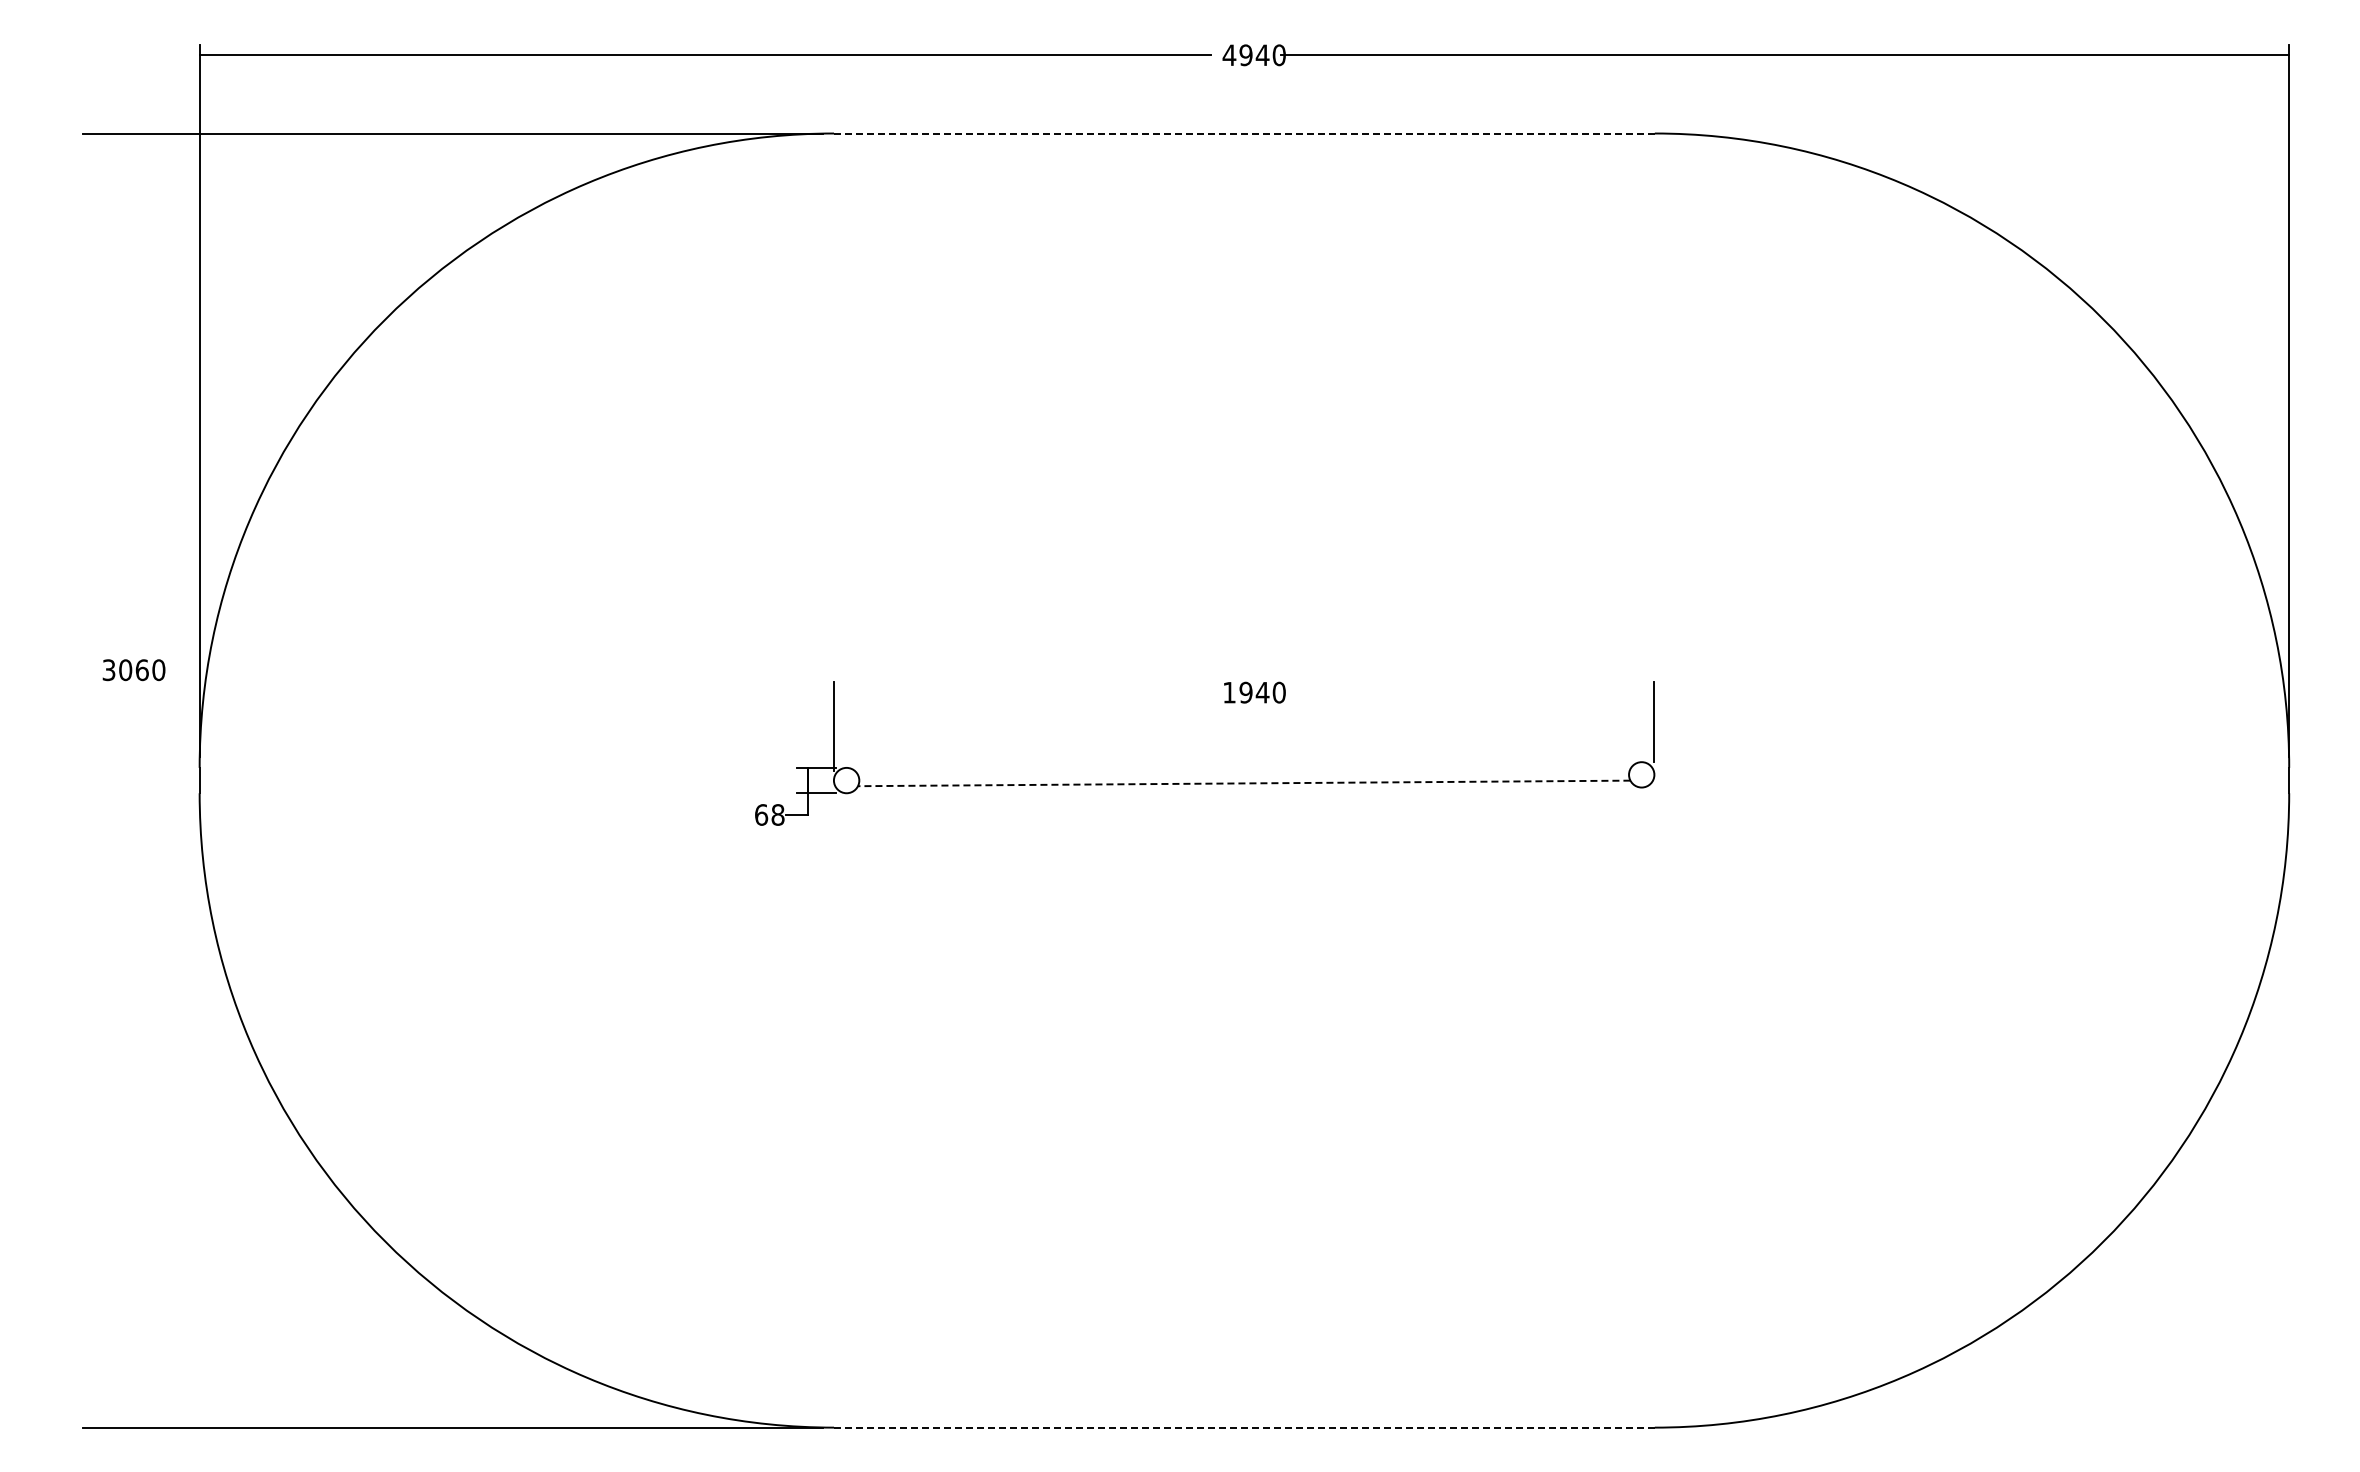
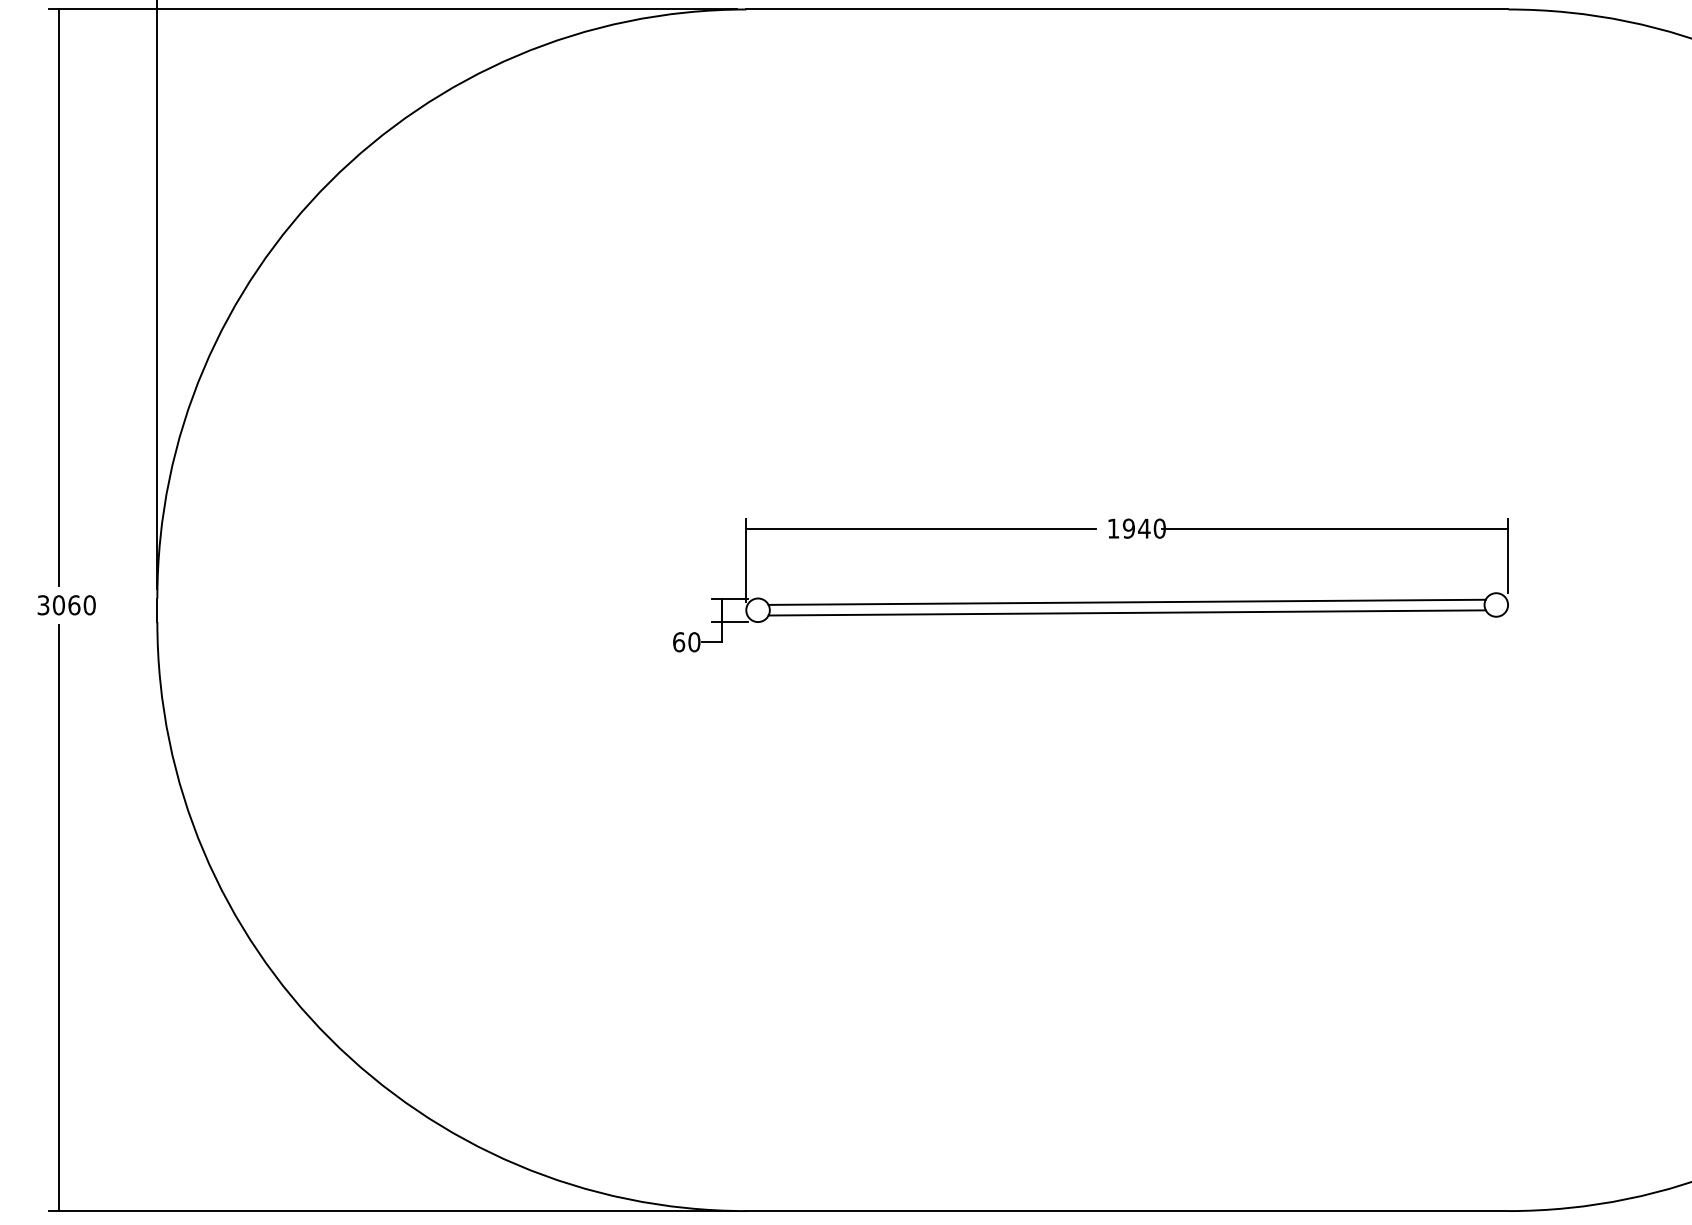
line: (1244, 133) -> (1127, 9), dashed -> solid
line: (93, 443) -> (58, 297), added
text: (133, 670) -> (66, 605), moved
line: (1022, 692) -> (921, 528), added
line: (1467, 692) -> (1334, 528), added
line: (1243, 771) -> (1126, 601), added
line: (1243, 783) -> (1126, 613), dashed -> solid
text: (777, 814) -> (693, 641), 68 -> 60
line: (93, 1111) -> (58, 917), added
line: (1244, 1427) -> (1127, 1210), dashed -> solid

